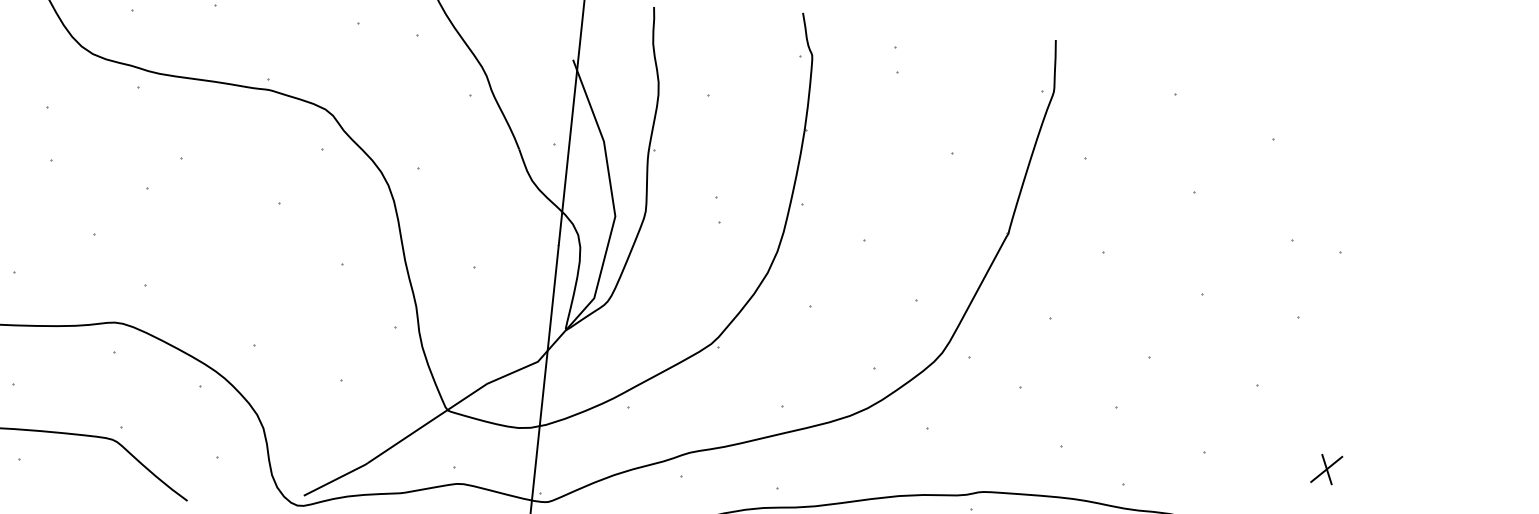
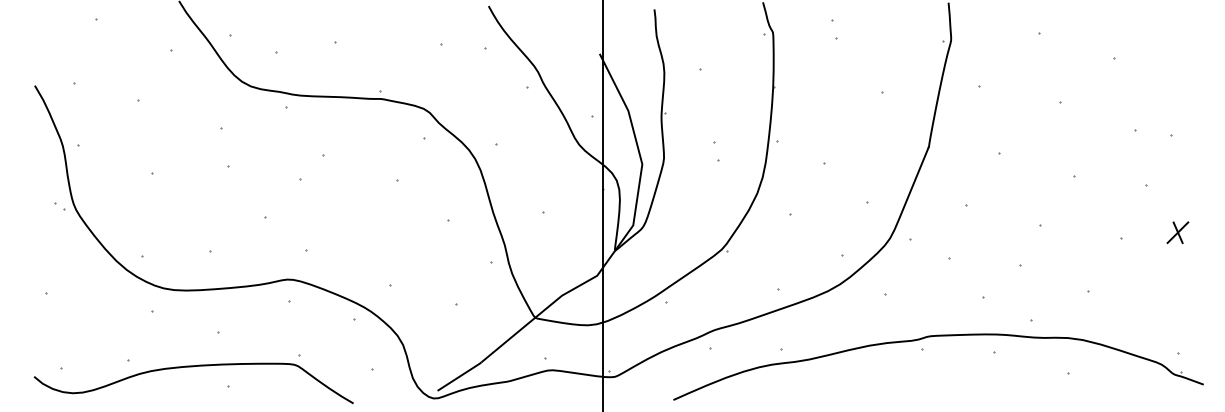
part: (1326, 469) -> (1177, 232), moved

